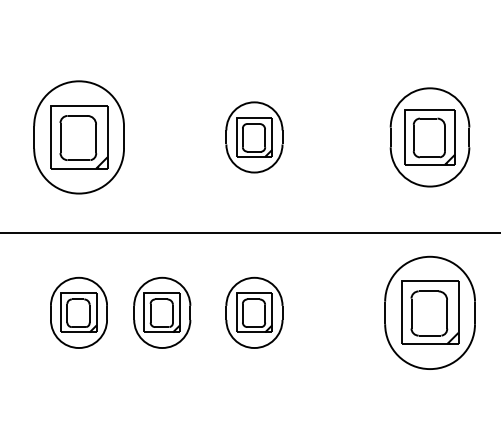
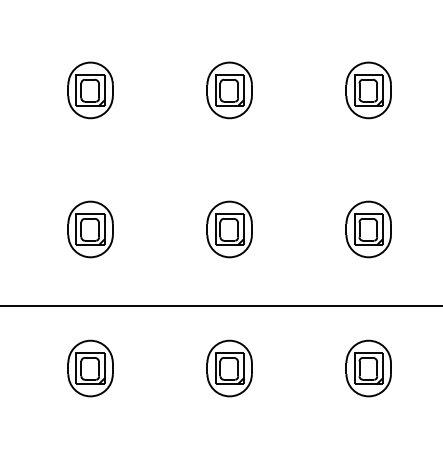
part: (78, 137) -> (90, 229), size x0.62
part: (429, 137) -> (368, 229), size x0.71
part: (162, 312) -> (156, 368), removed
part: (429, 312) -> (368, 368), size x0.62

